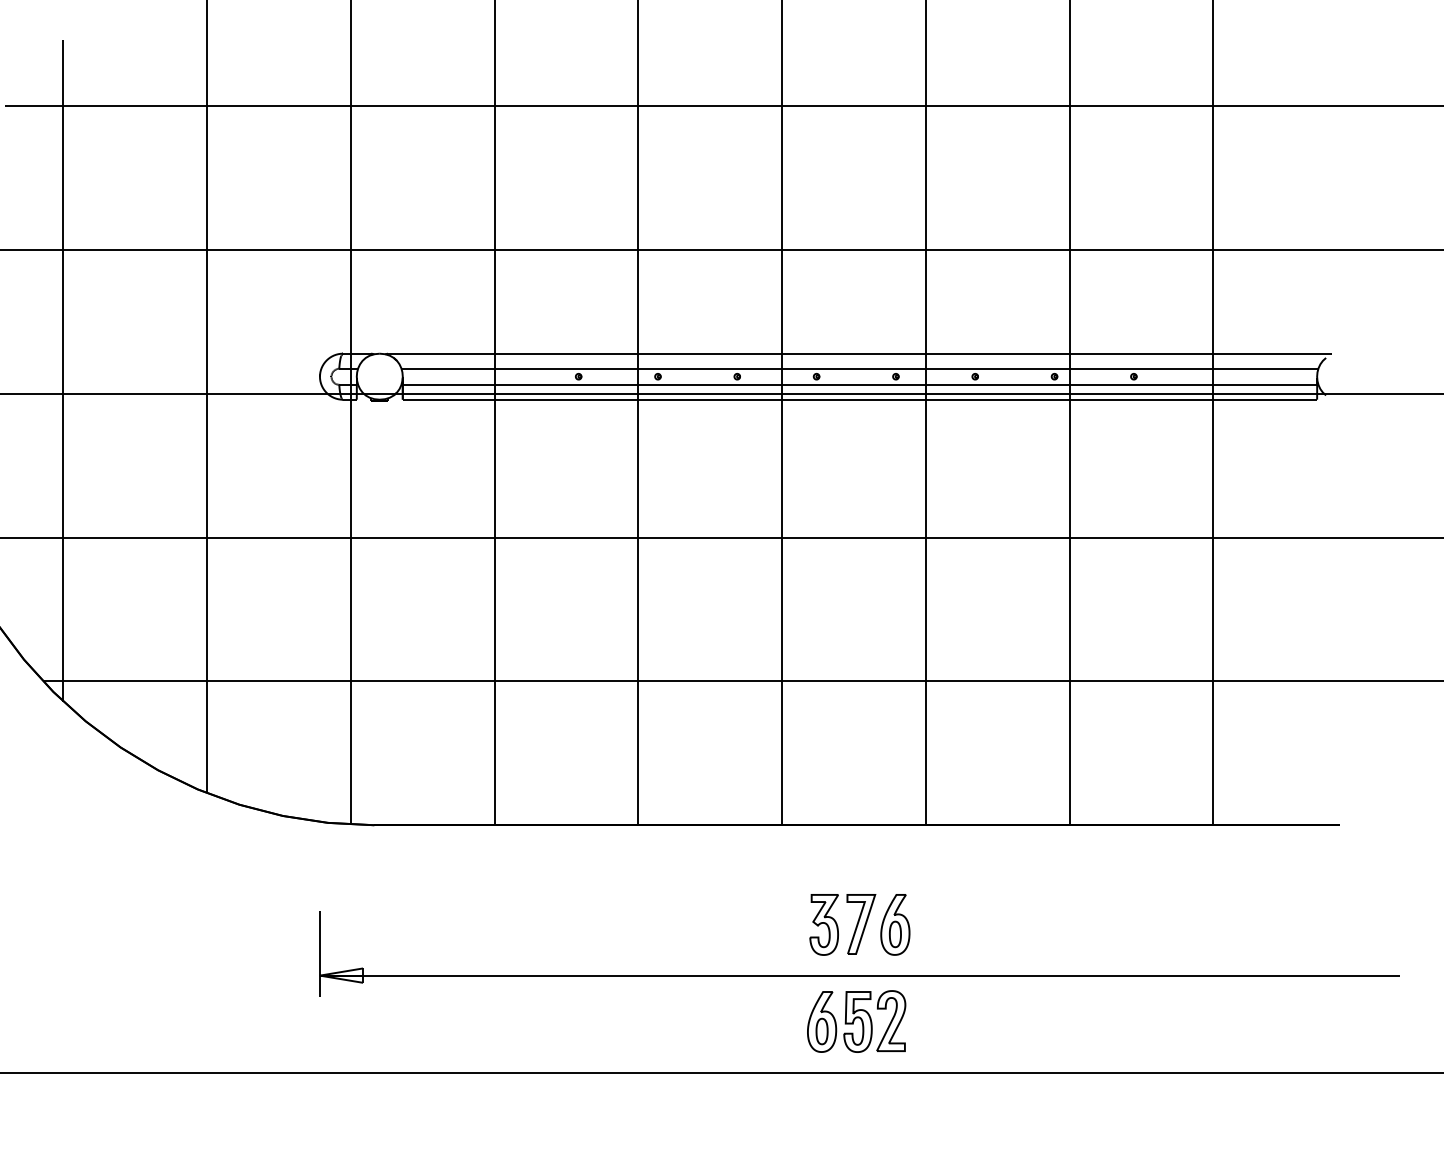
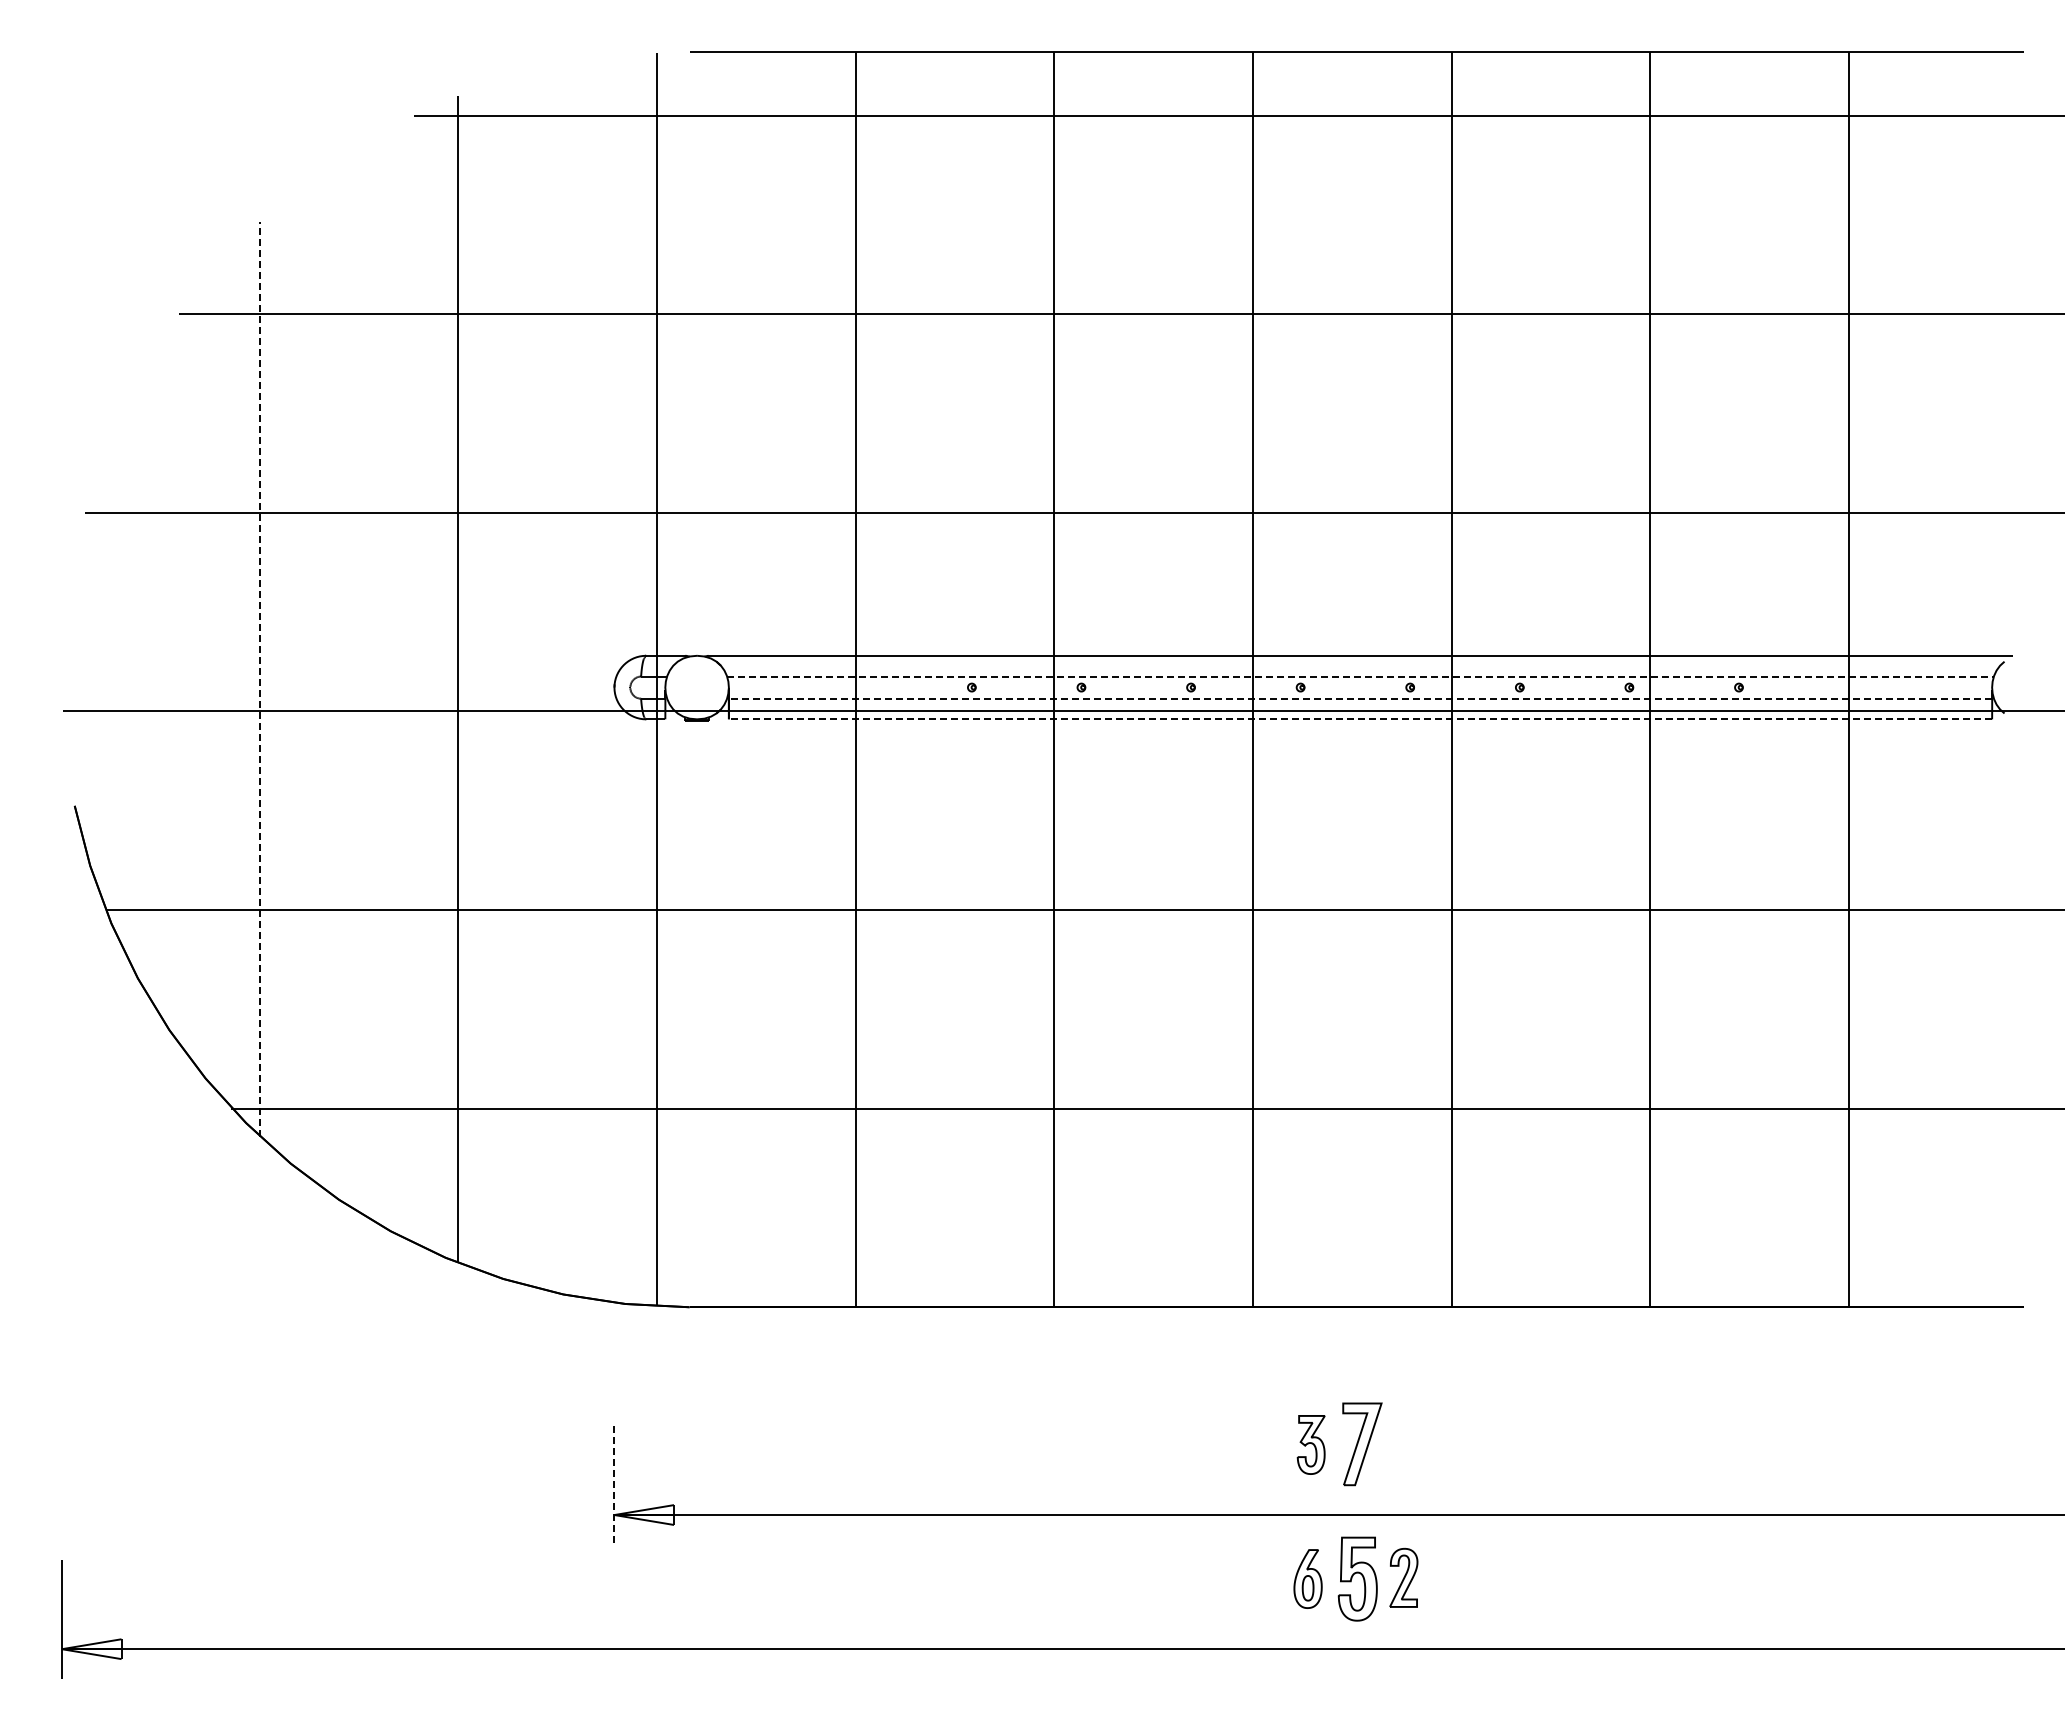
line: (859, 368) -> (1360, 676), solid -> dashed
line: (63, 370) -> (259, 679), solid -> dashed
line: (859, 384) -> (1360, 698), solid -> dashed
line: (859, 399) -> (1360, 719), solid -> dashed
part: (824, 924) -> (1311, 1444), size x0.7
part: (895, 924) -> (1409, 1444), removed
line: (320, 954) -> (614, 1485), solid -> dashed
part: (891, 1020) -> (1403, 1577), size x0.7
part: (821, 1021) -> (1307, 1578), size x0.7

